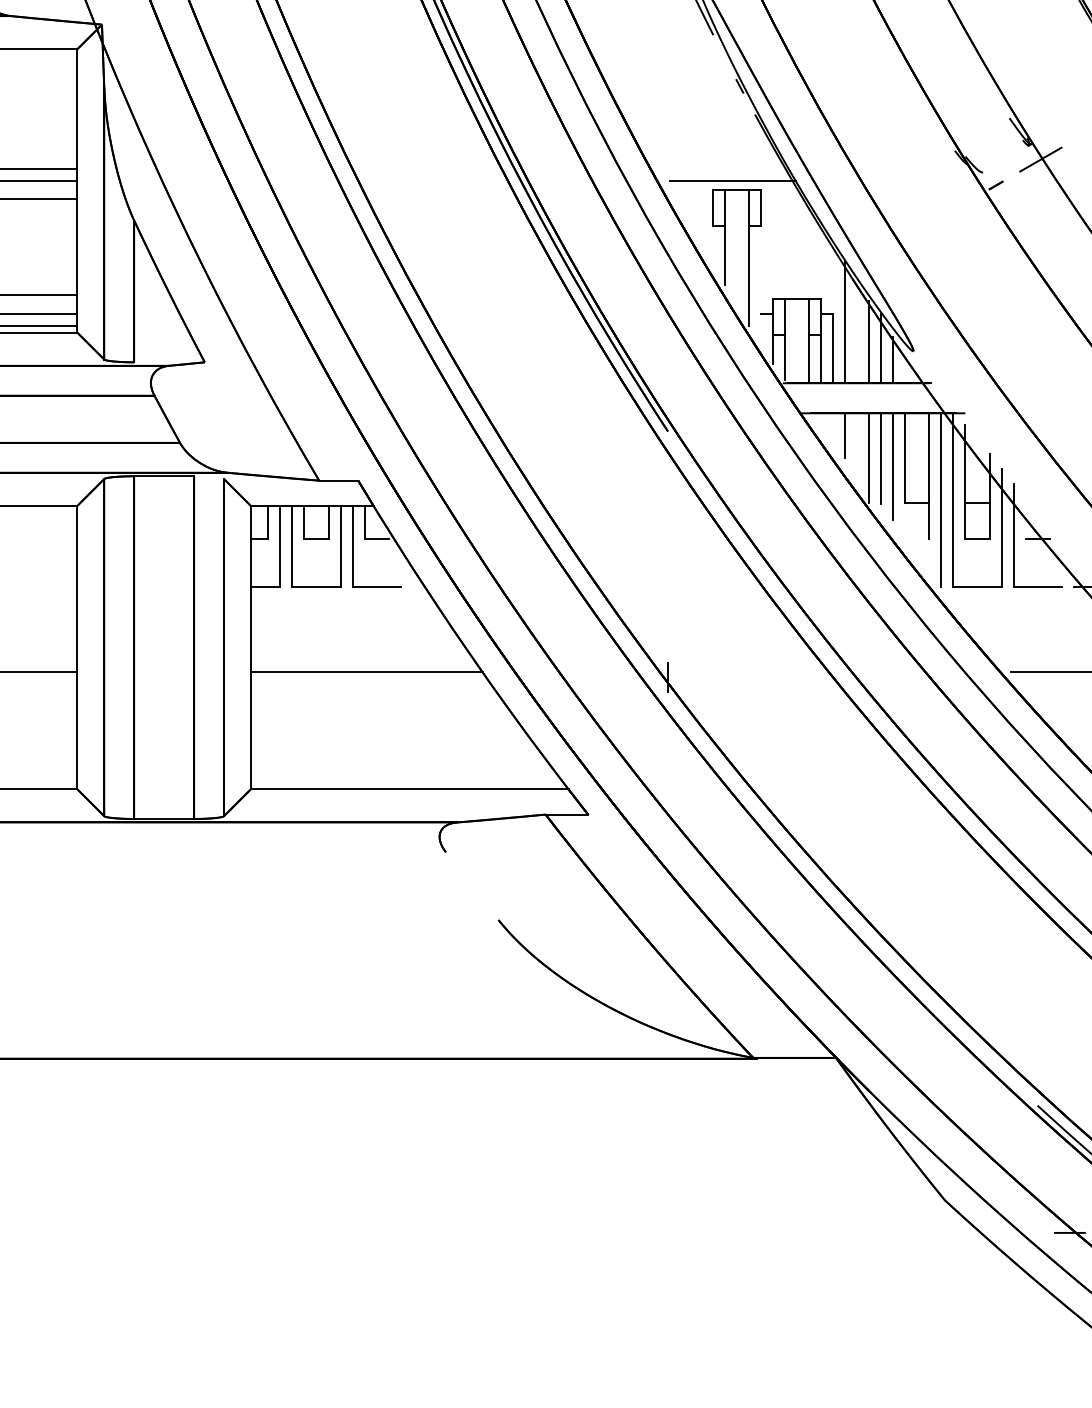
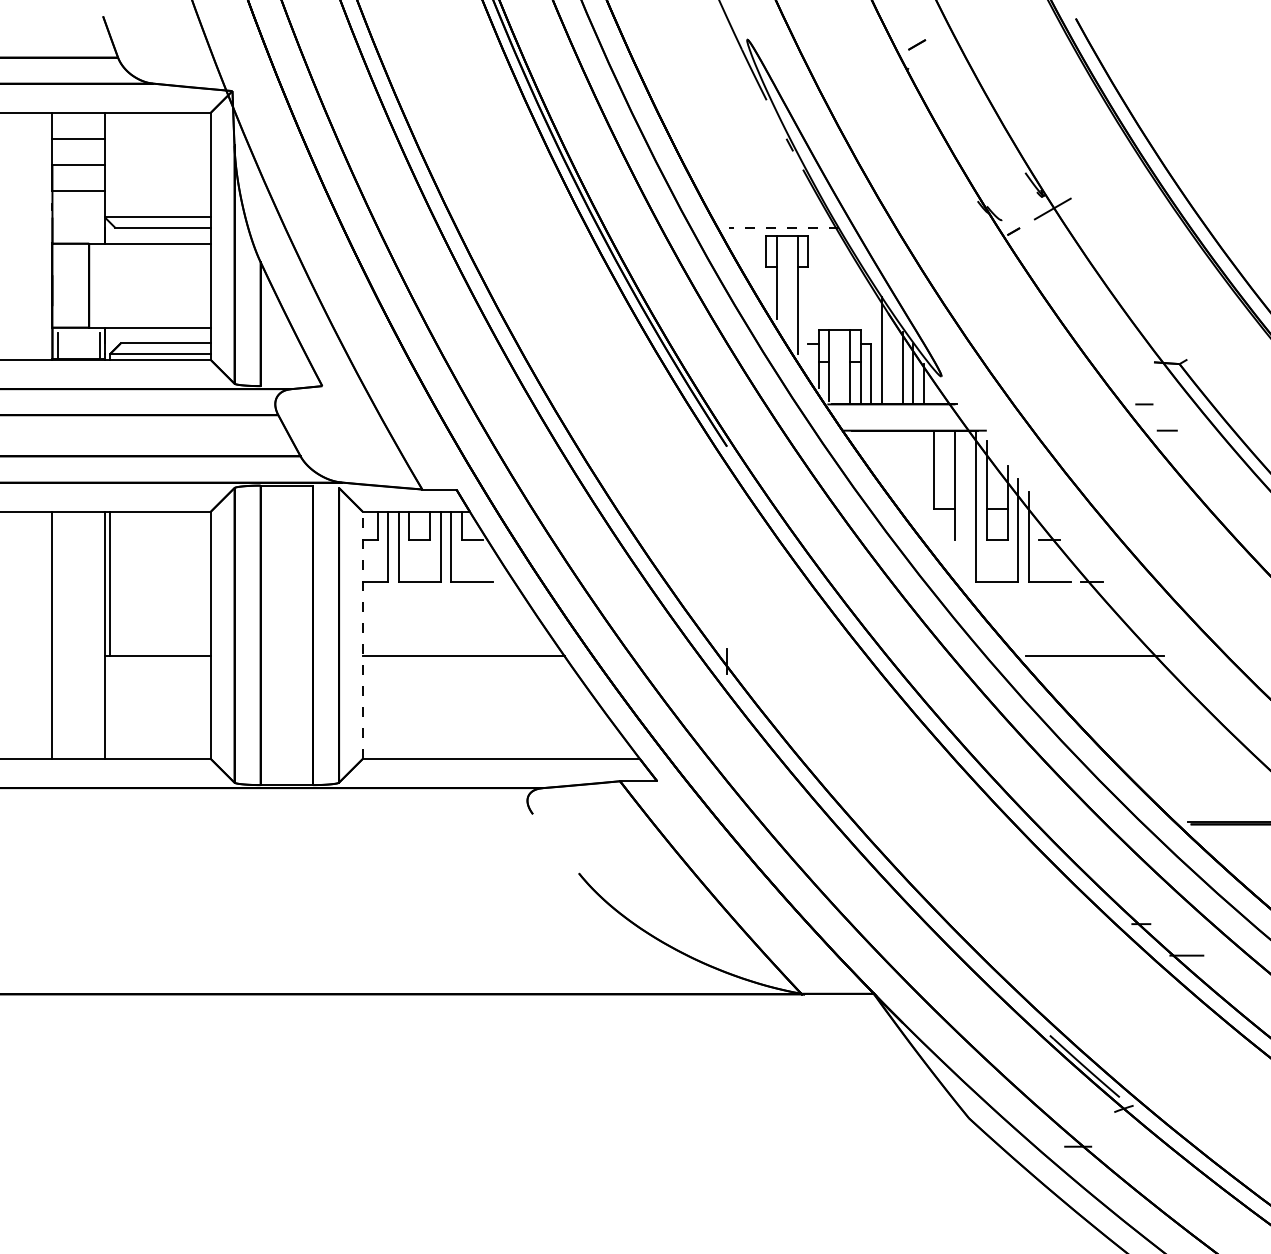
line: (732, 181) -> (783, 228), solid -> dashed
line: (844, 434) -> (881, 449), removed
line: (868, 457) -> (902, 469), removed
line: (881, 458) -> (913, 470), removed
line: (892, 465) -> (923, 476), removed
line: (940, 500) -> (965, 506), removed
line: (250, 647) -> (362, 635), solid -> dashed

